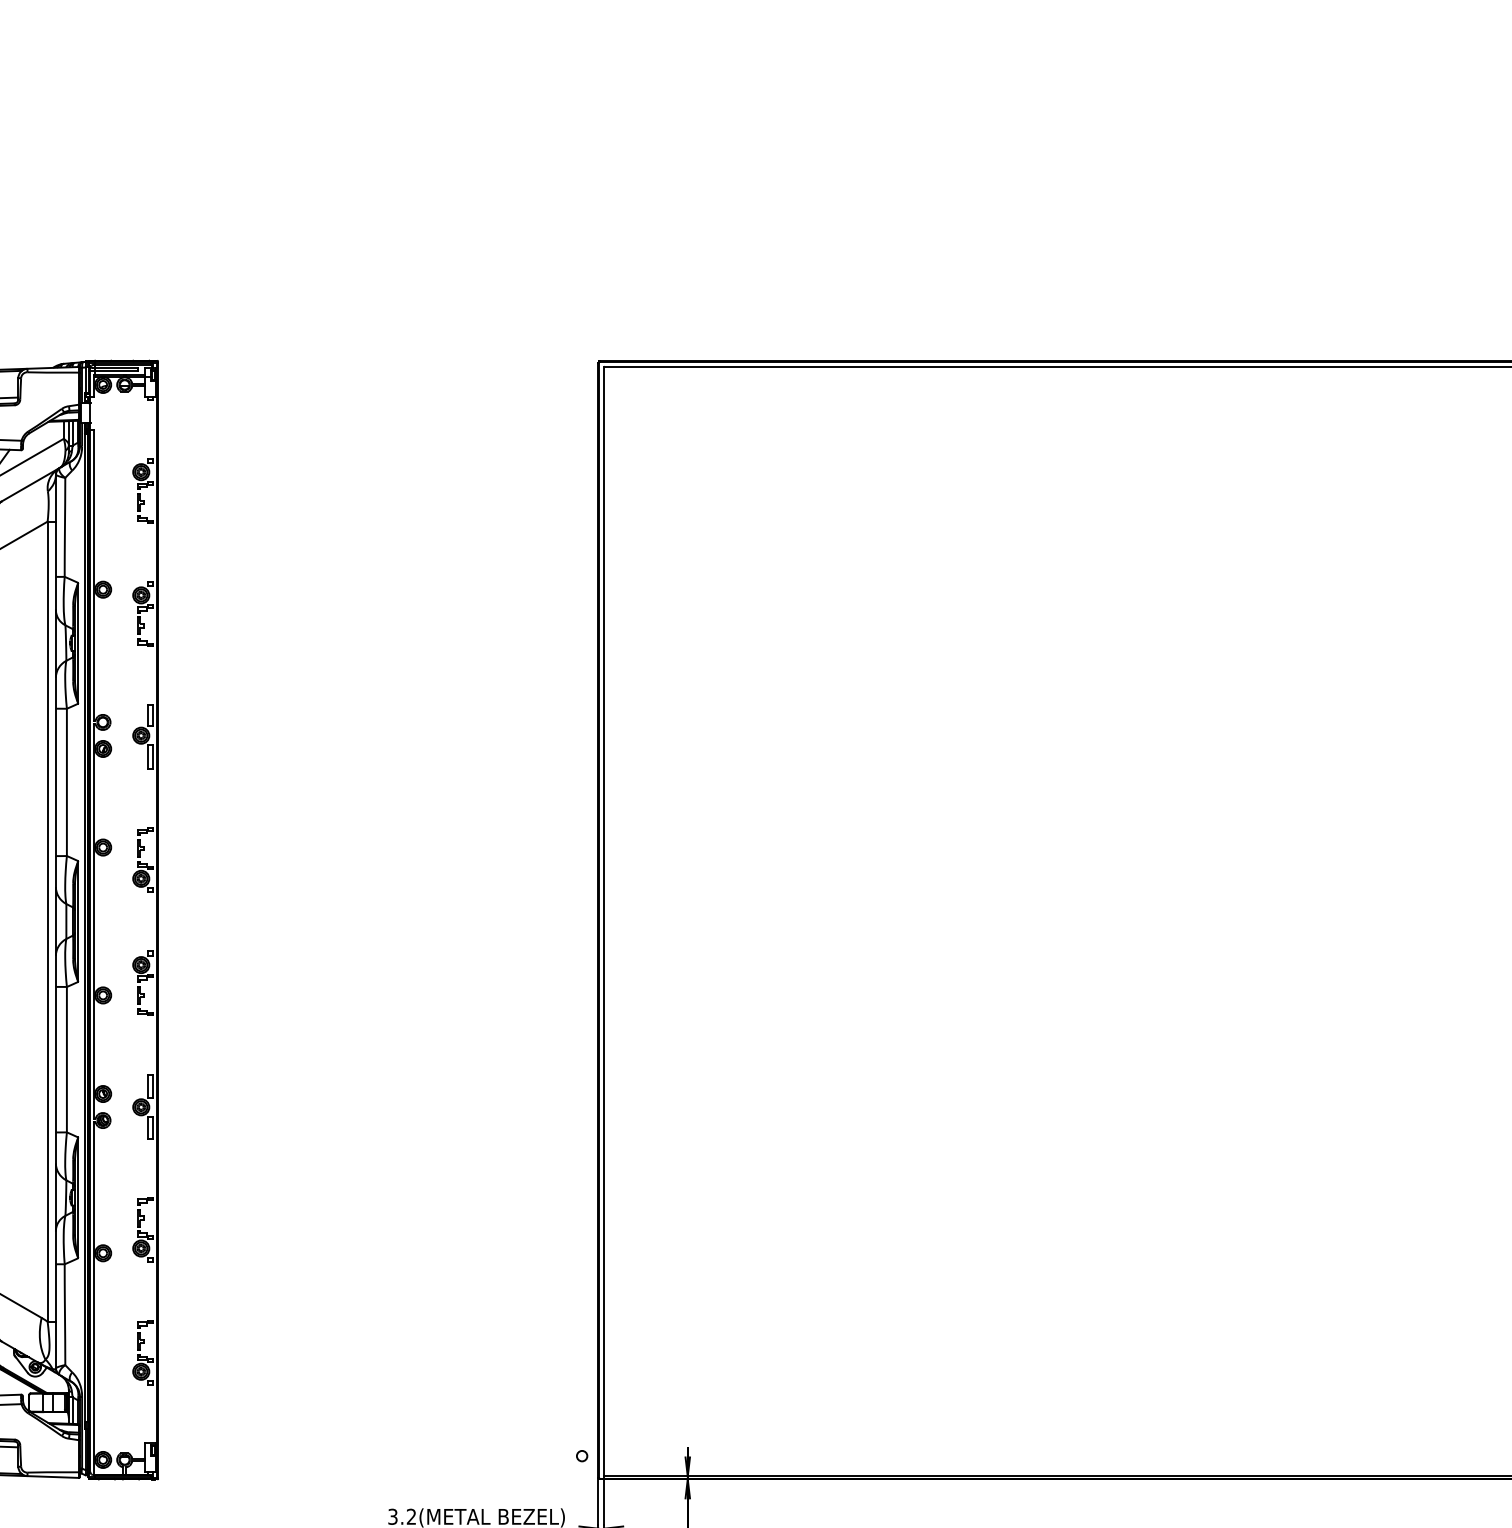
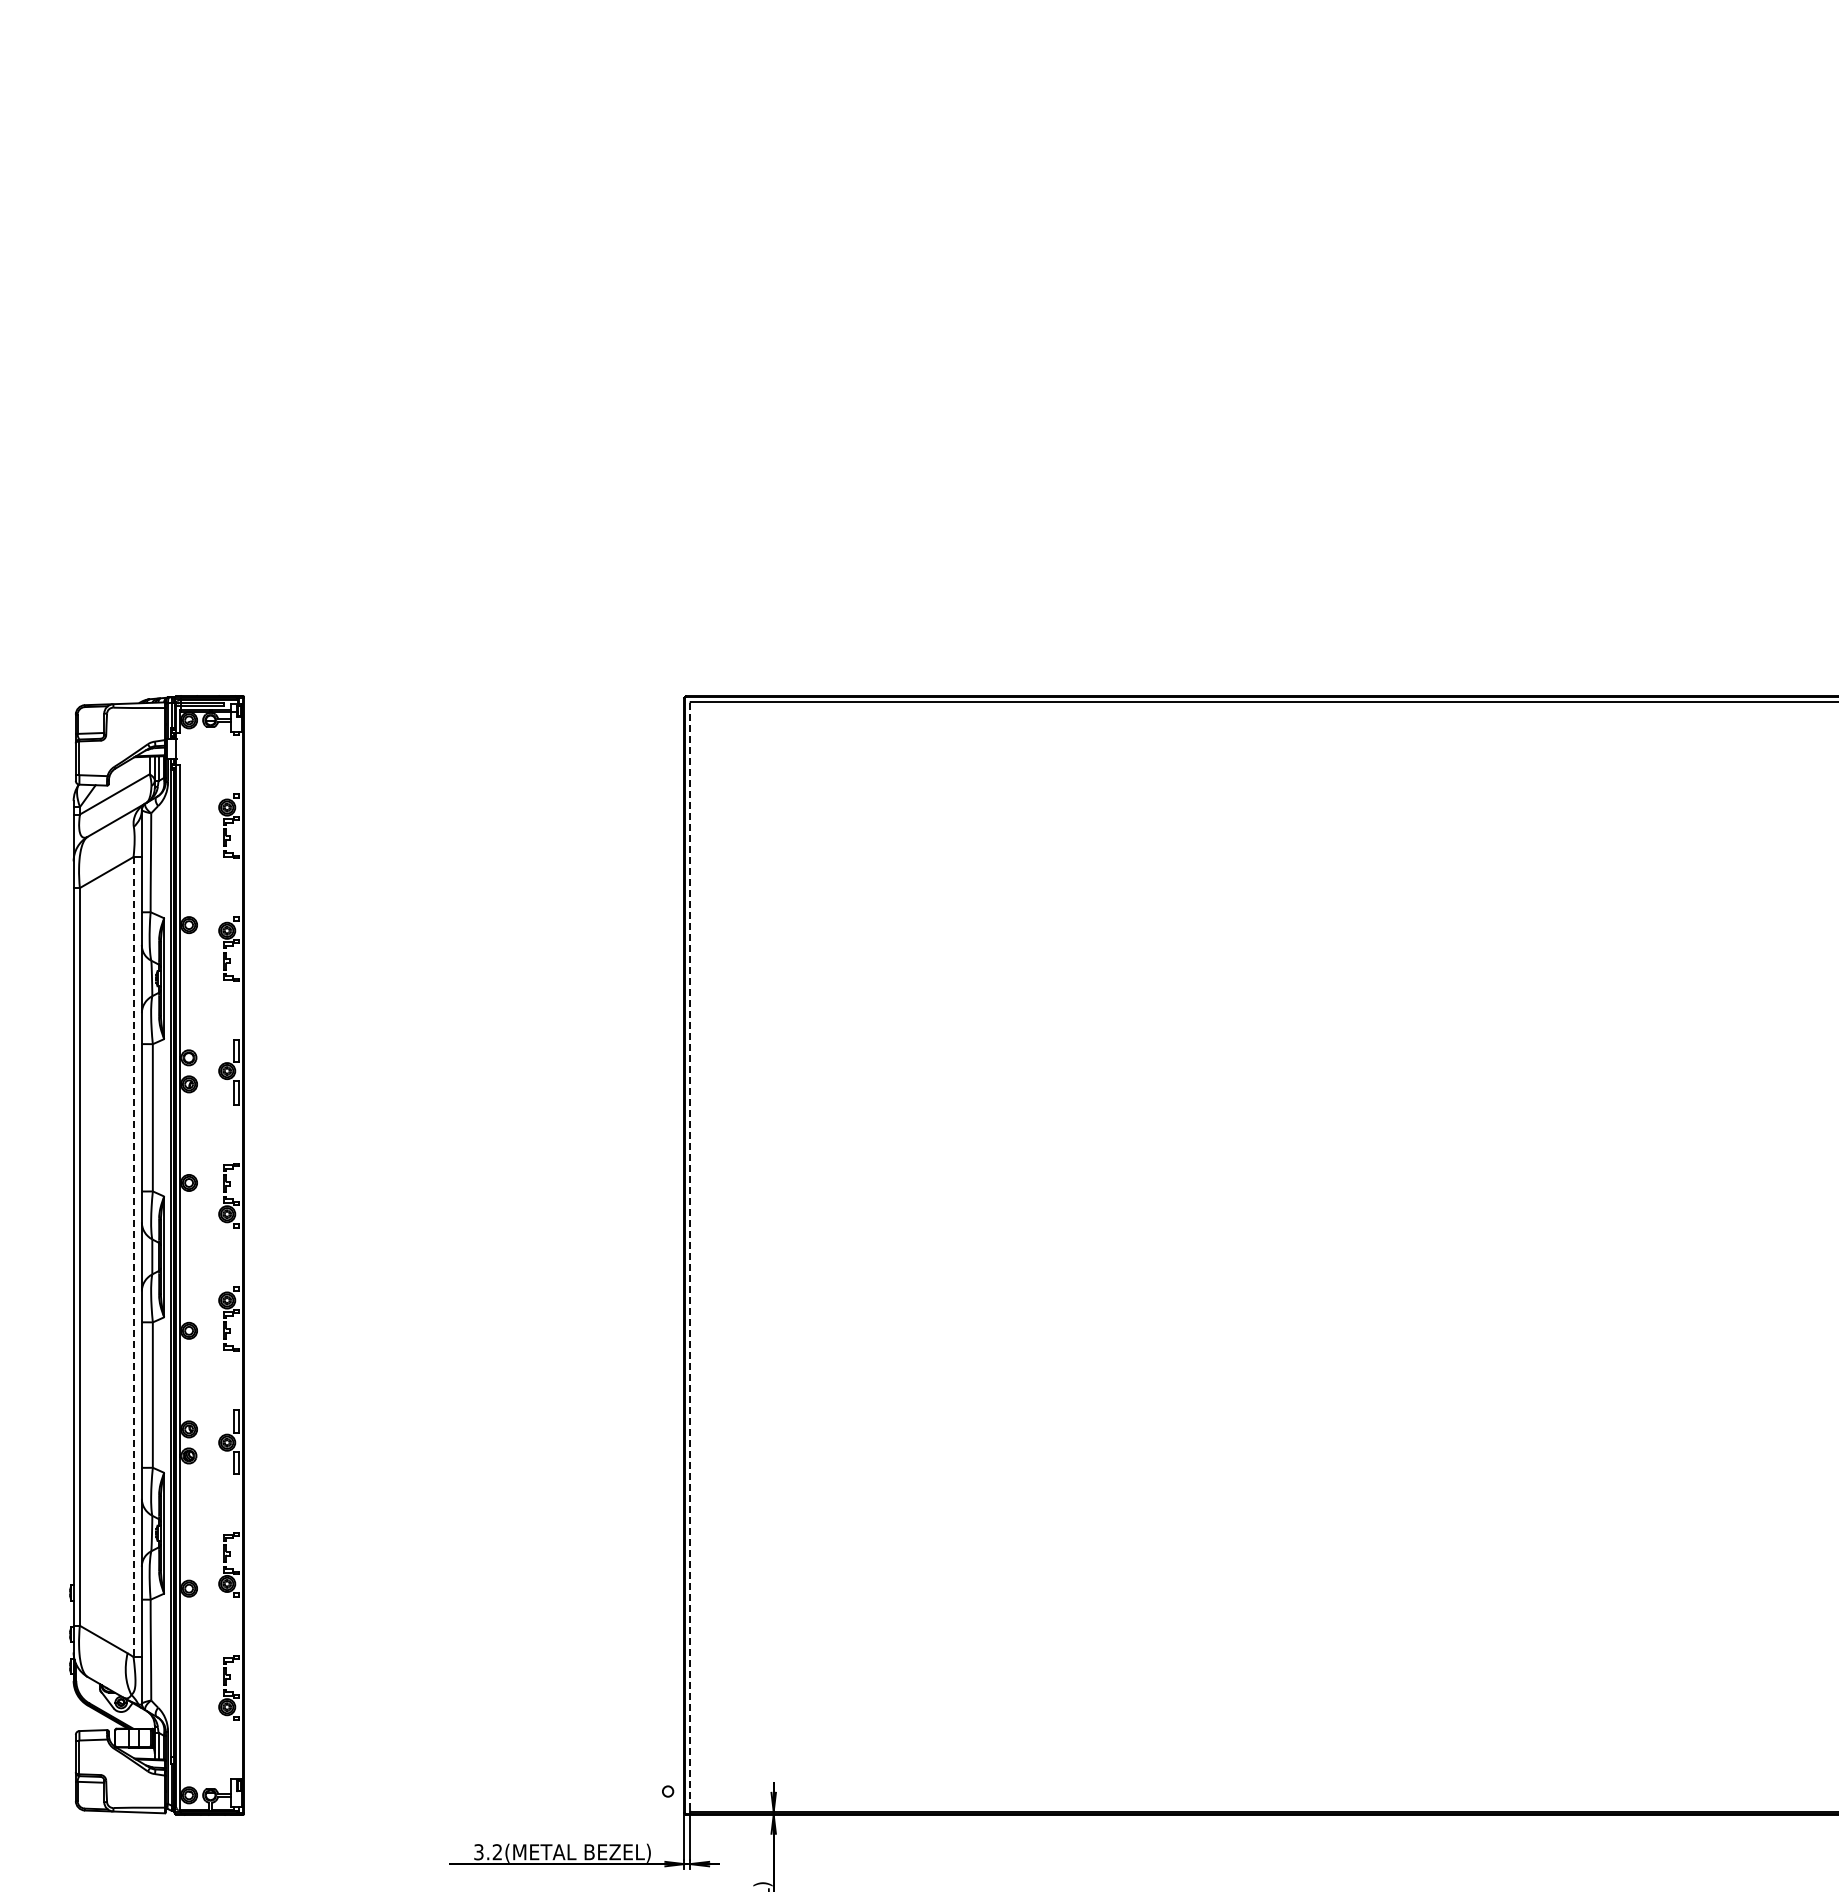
line: (47, 922) -> (133, 1257), solid -> dashed
line: (604, 922) -> (690, 1257), solid -> dashed

